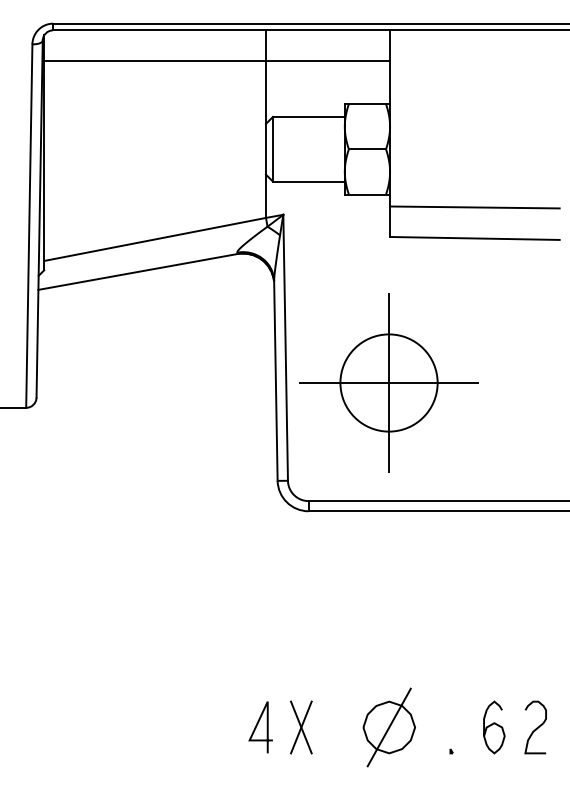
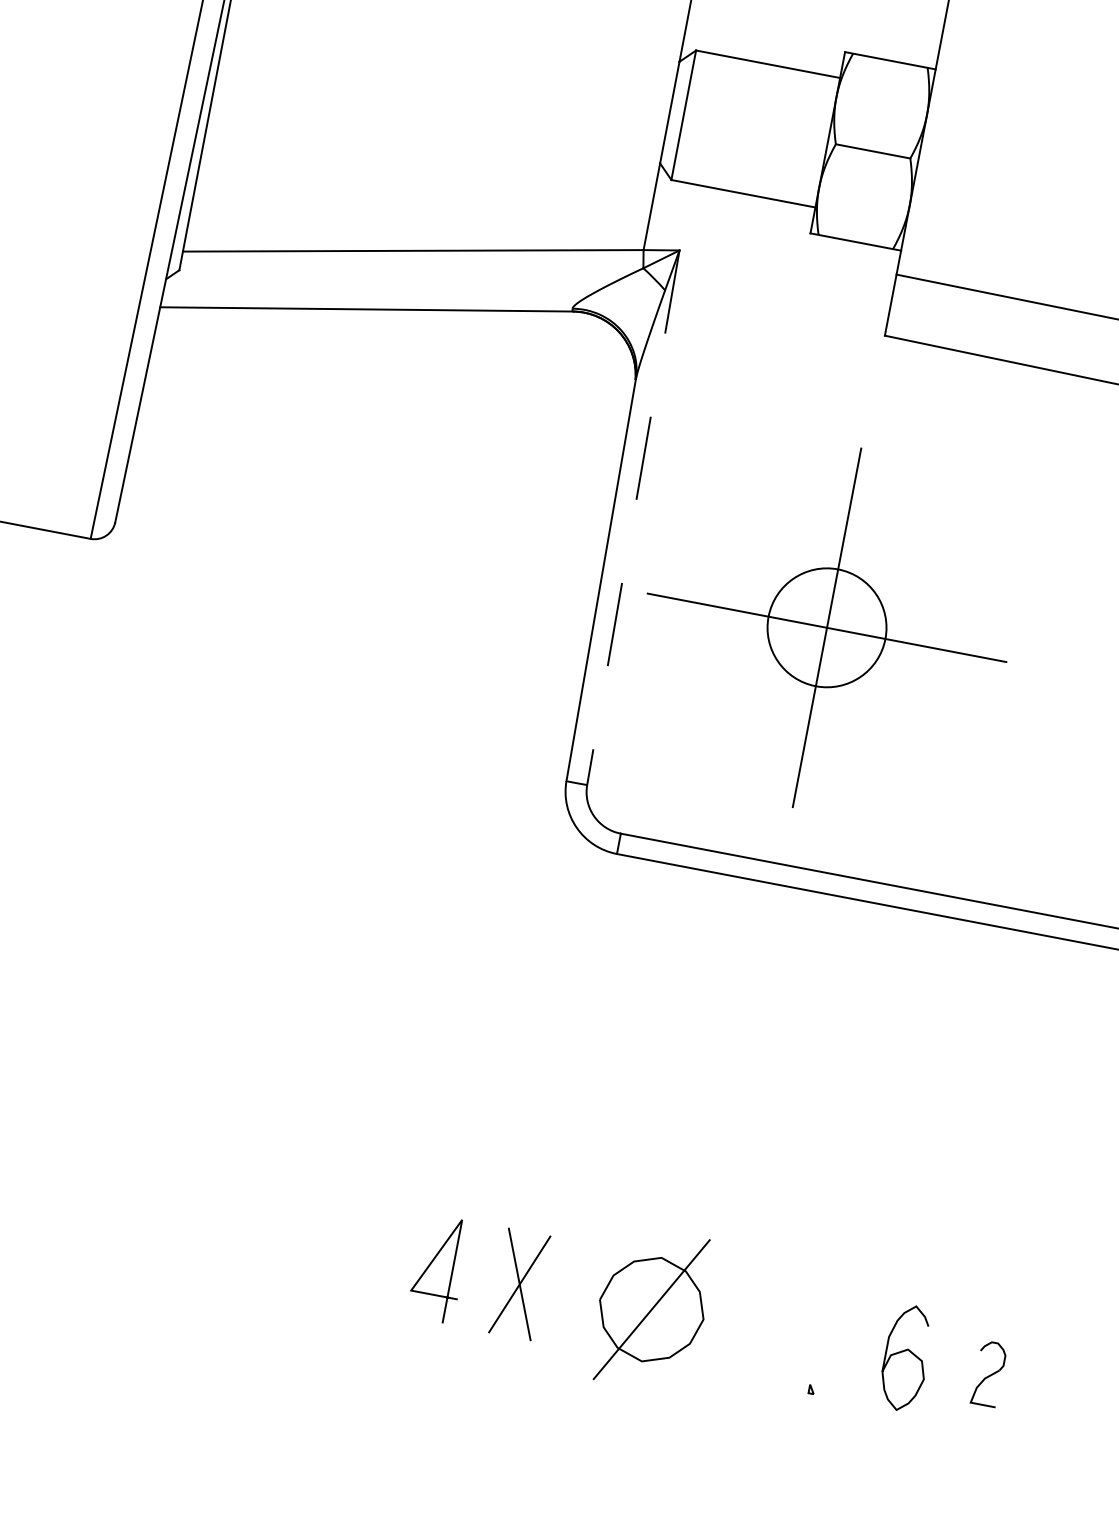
line: (285, 348) -> (632, 519), solid -> dashed
circle: (388, 382) -> (826, 626), size x0.6
part: (388, 727) -> (650, 1309), moved
part: (535, 727) -> (988, 1373), size x0.6

